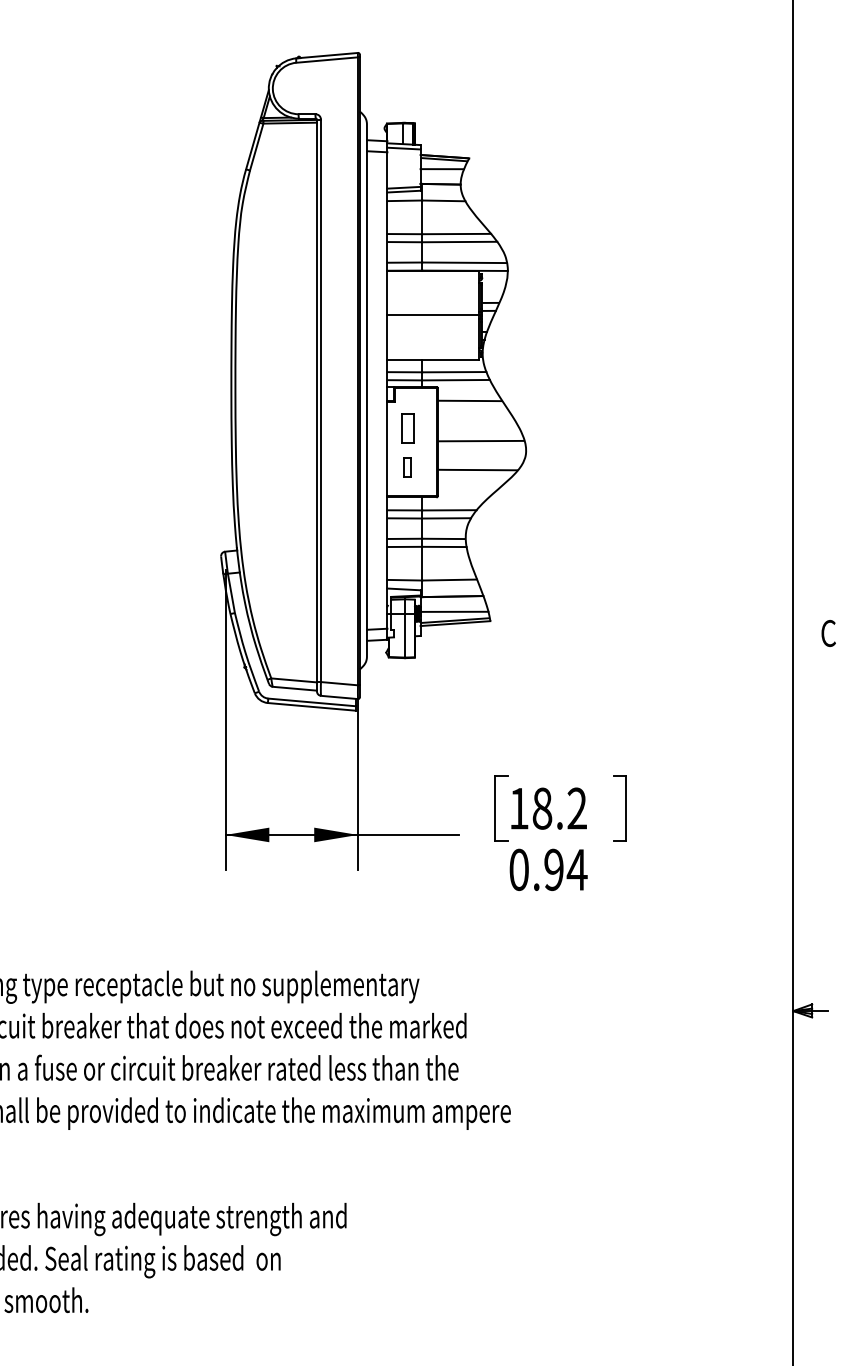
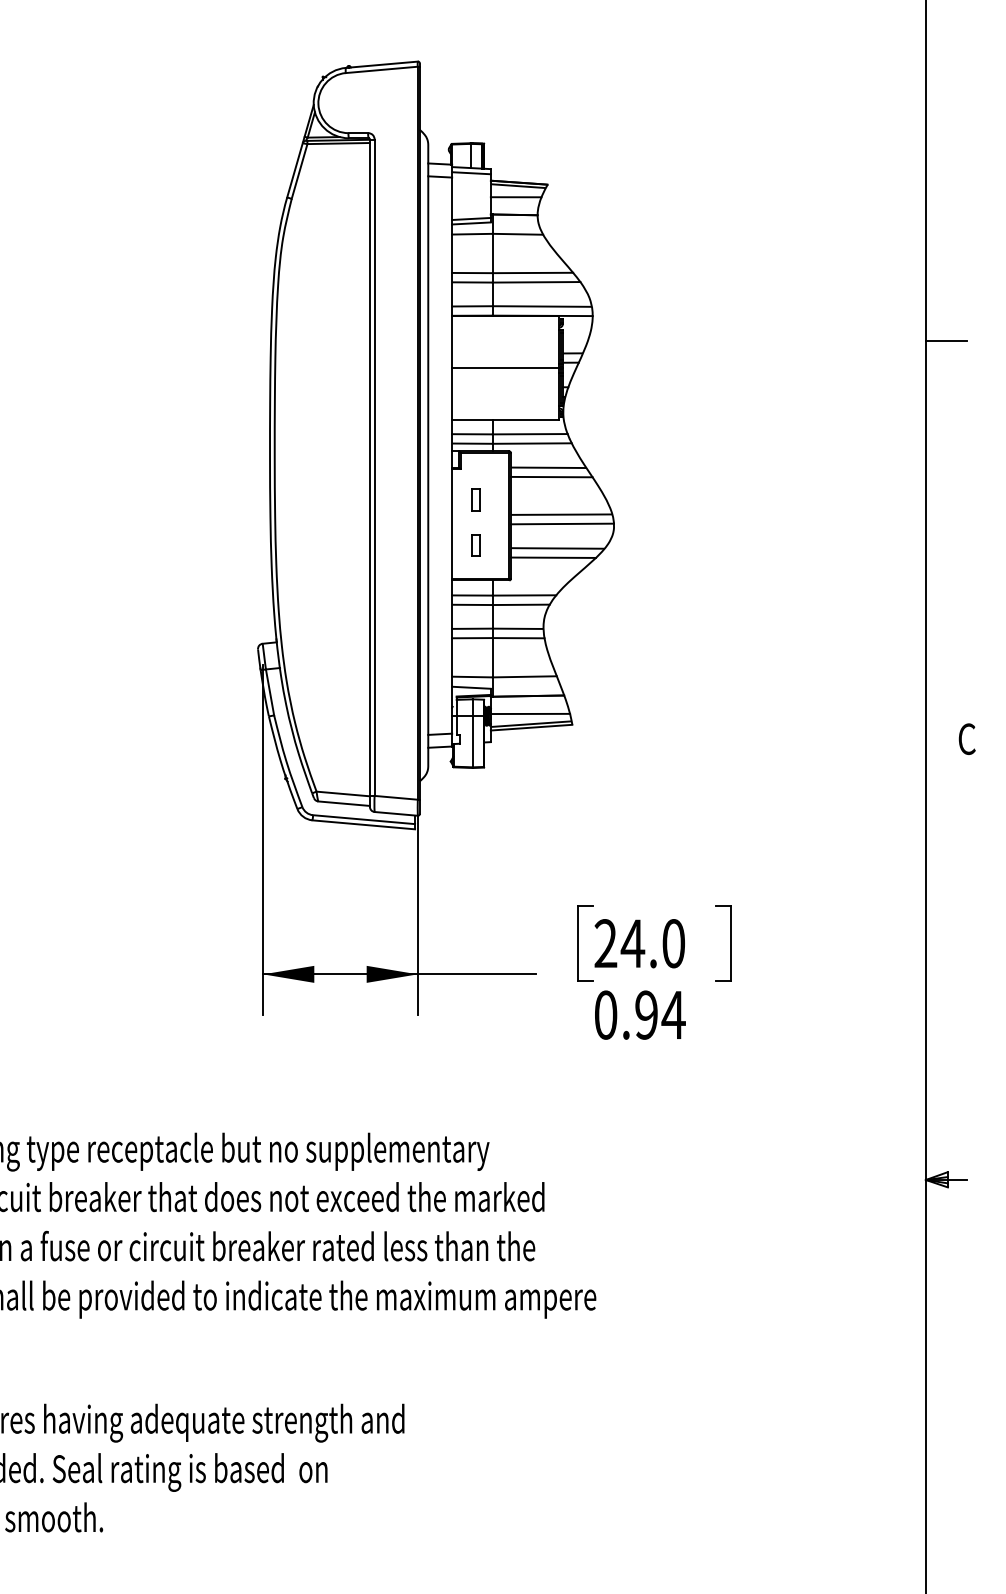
line: (810, 291) -> (945, 340), added
line: (472, 408) -> (551, 476), added
part: (407, 428) -> (475, 499), size x0.62
line: (481, 448) -> (561, 523), added
line: (473, 477) -> (552, 557), added
text: (547, 808) -> (638, 943), 18.2 -> 24.0

